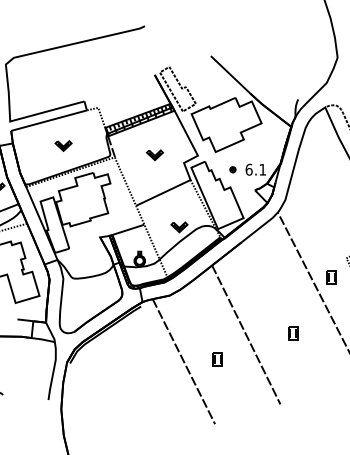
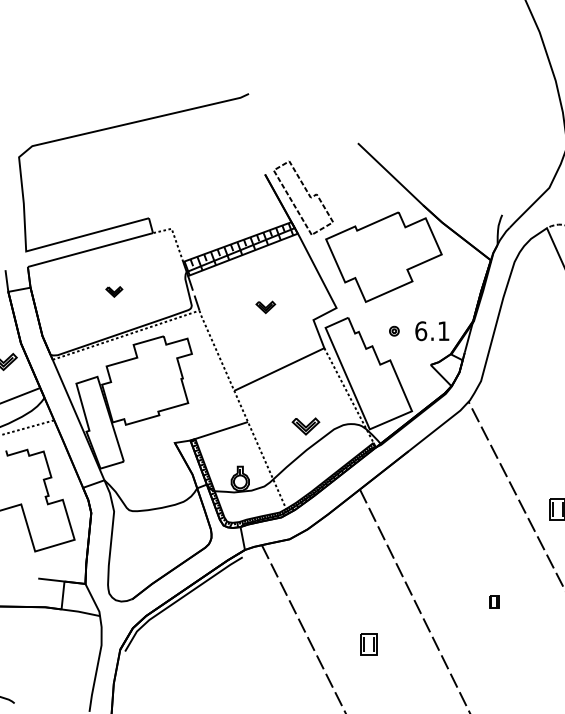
part: (63, 145) -> (114, 291), size x0.6
part: (155, 155) -> (266, 307), size x0.7
part: (293, 333) -> (494, 601), size x0.6

